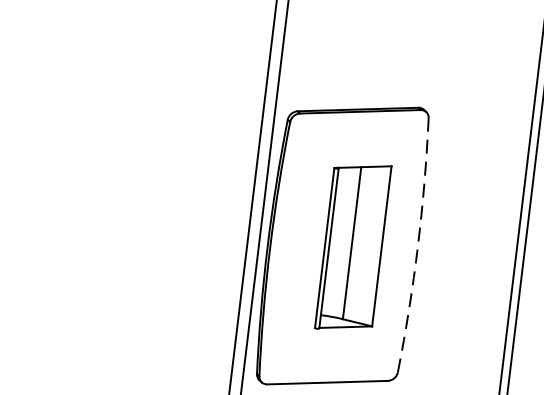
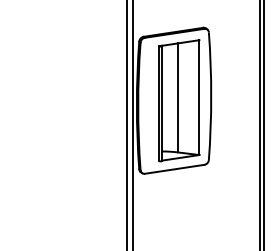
part: (353, 246) -> (179, 100), size x1.43
arc: (418, 246) -> (211, 96), dashed -> solid

